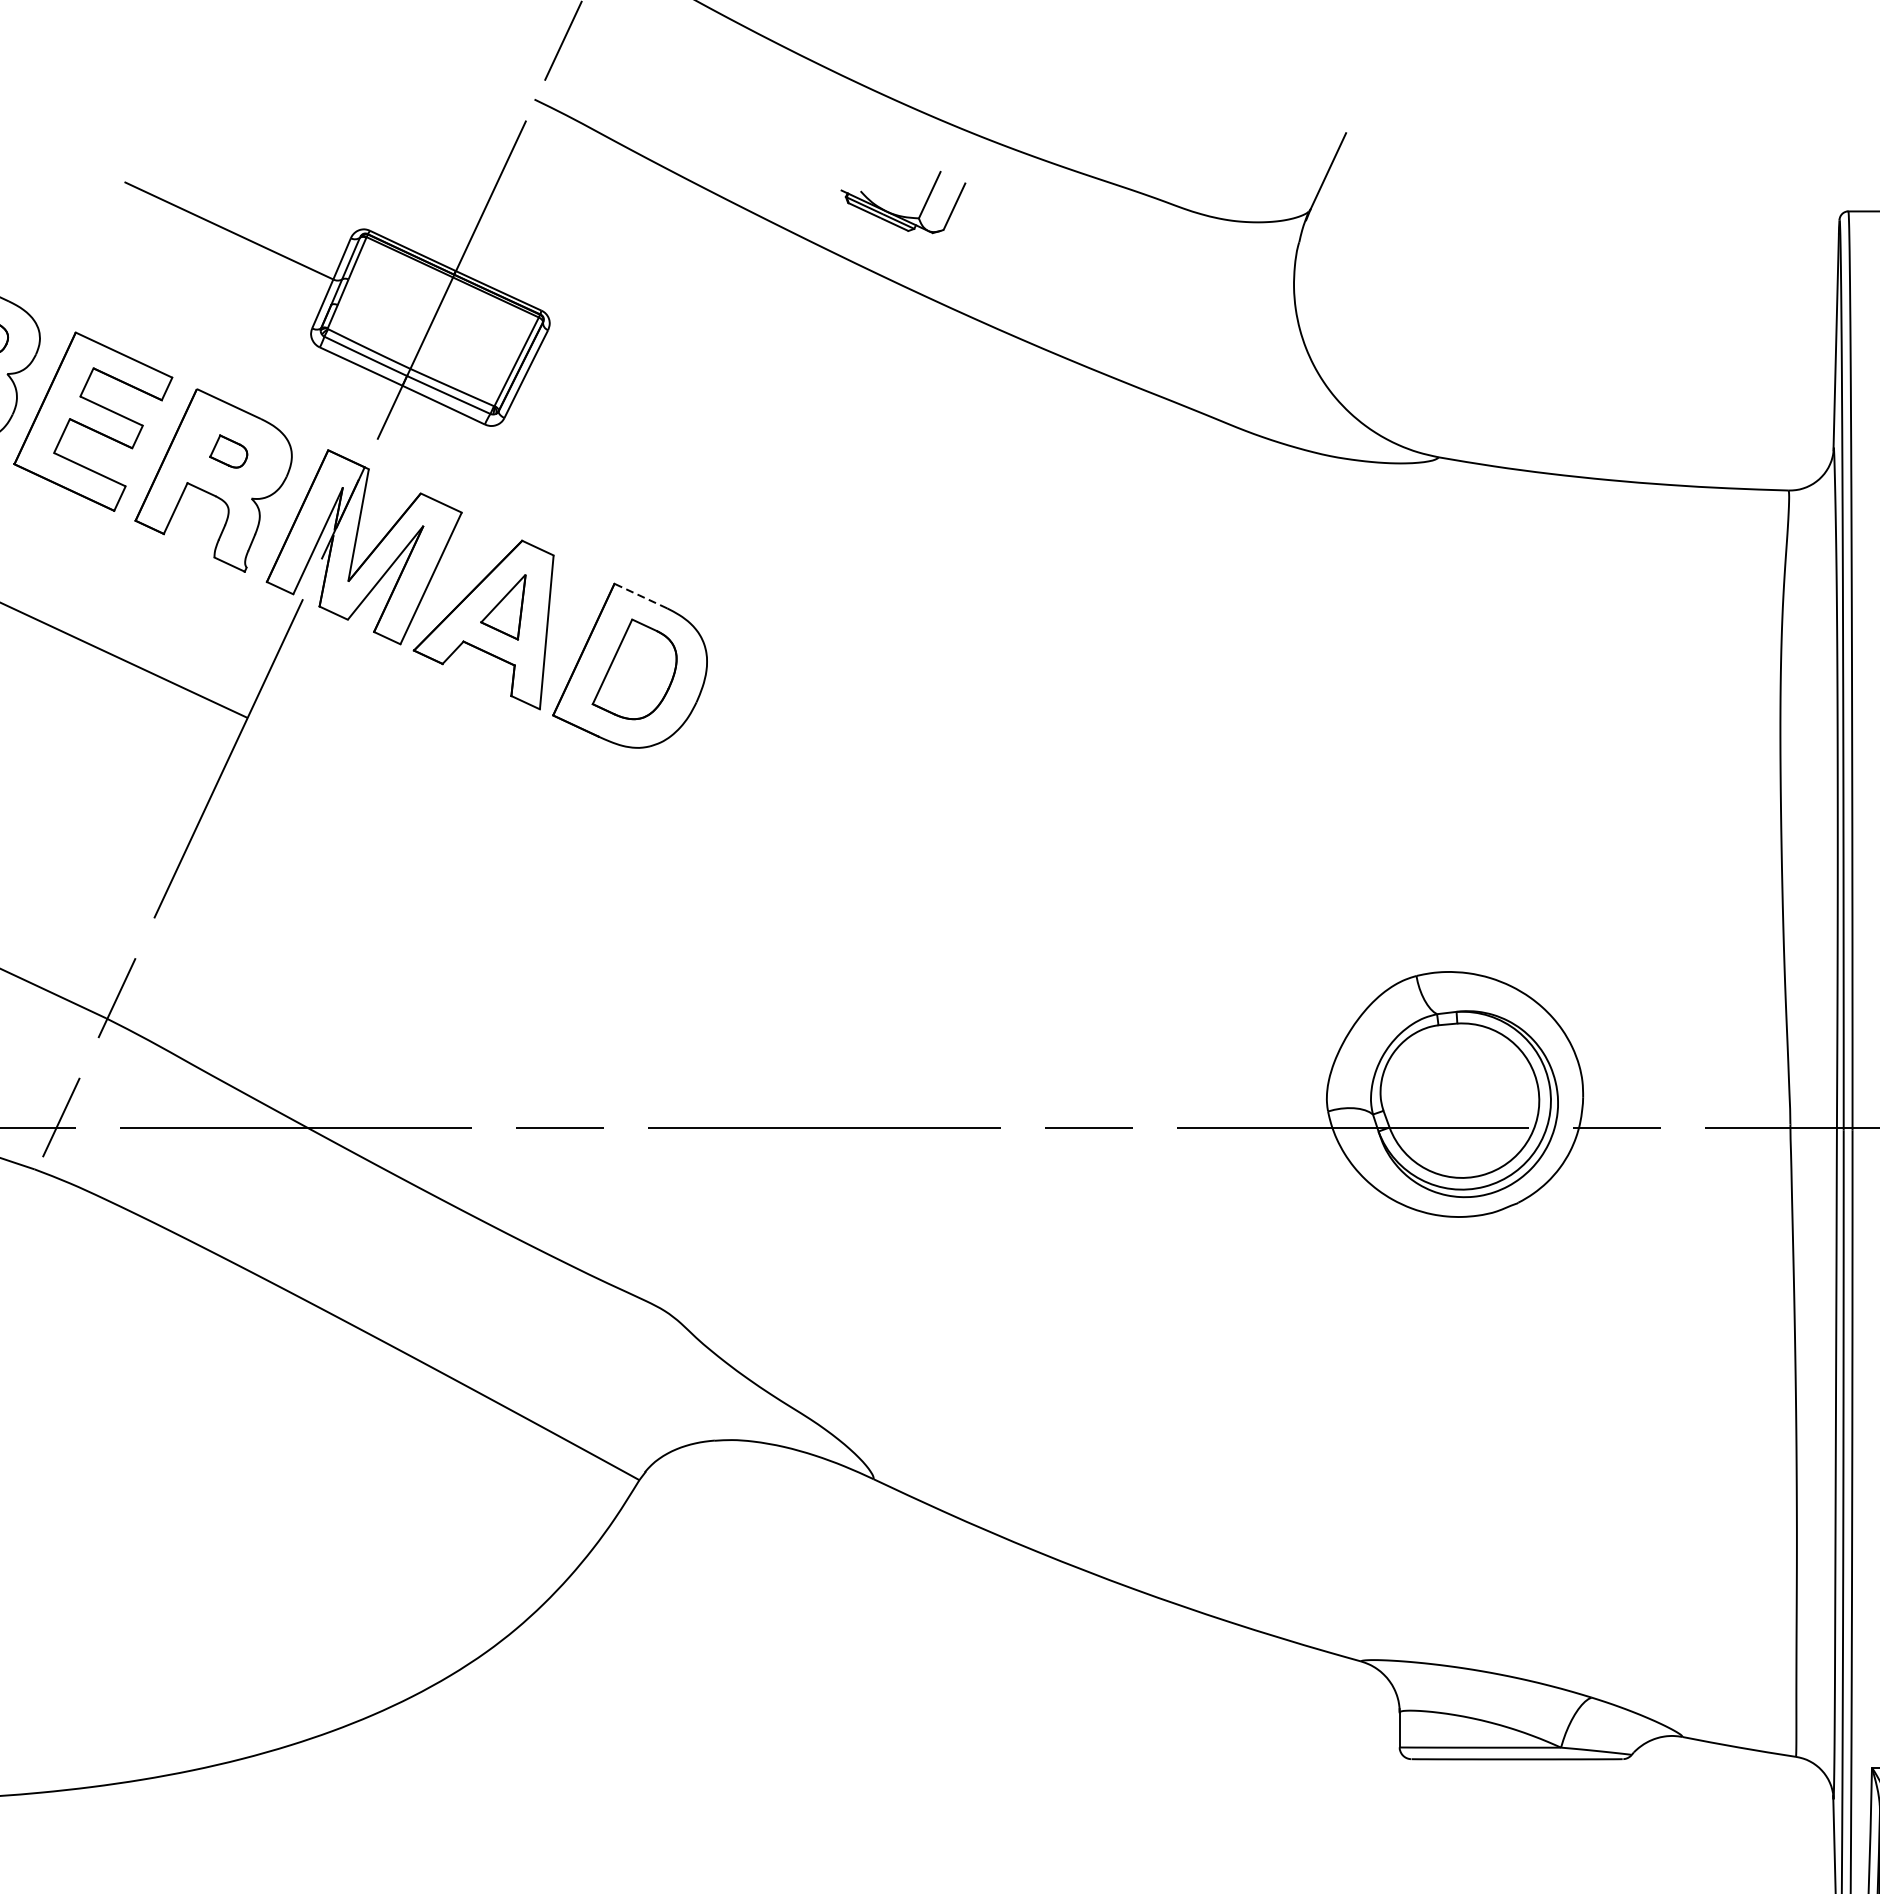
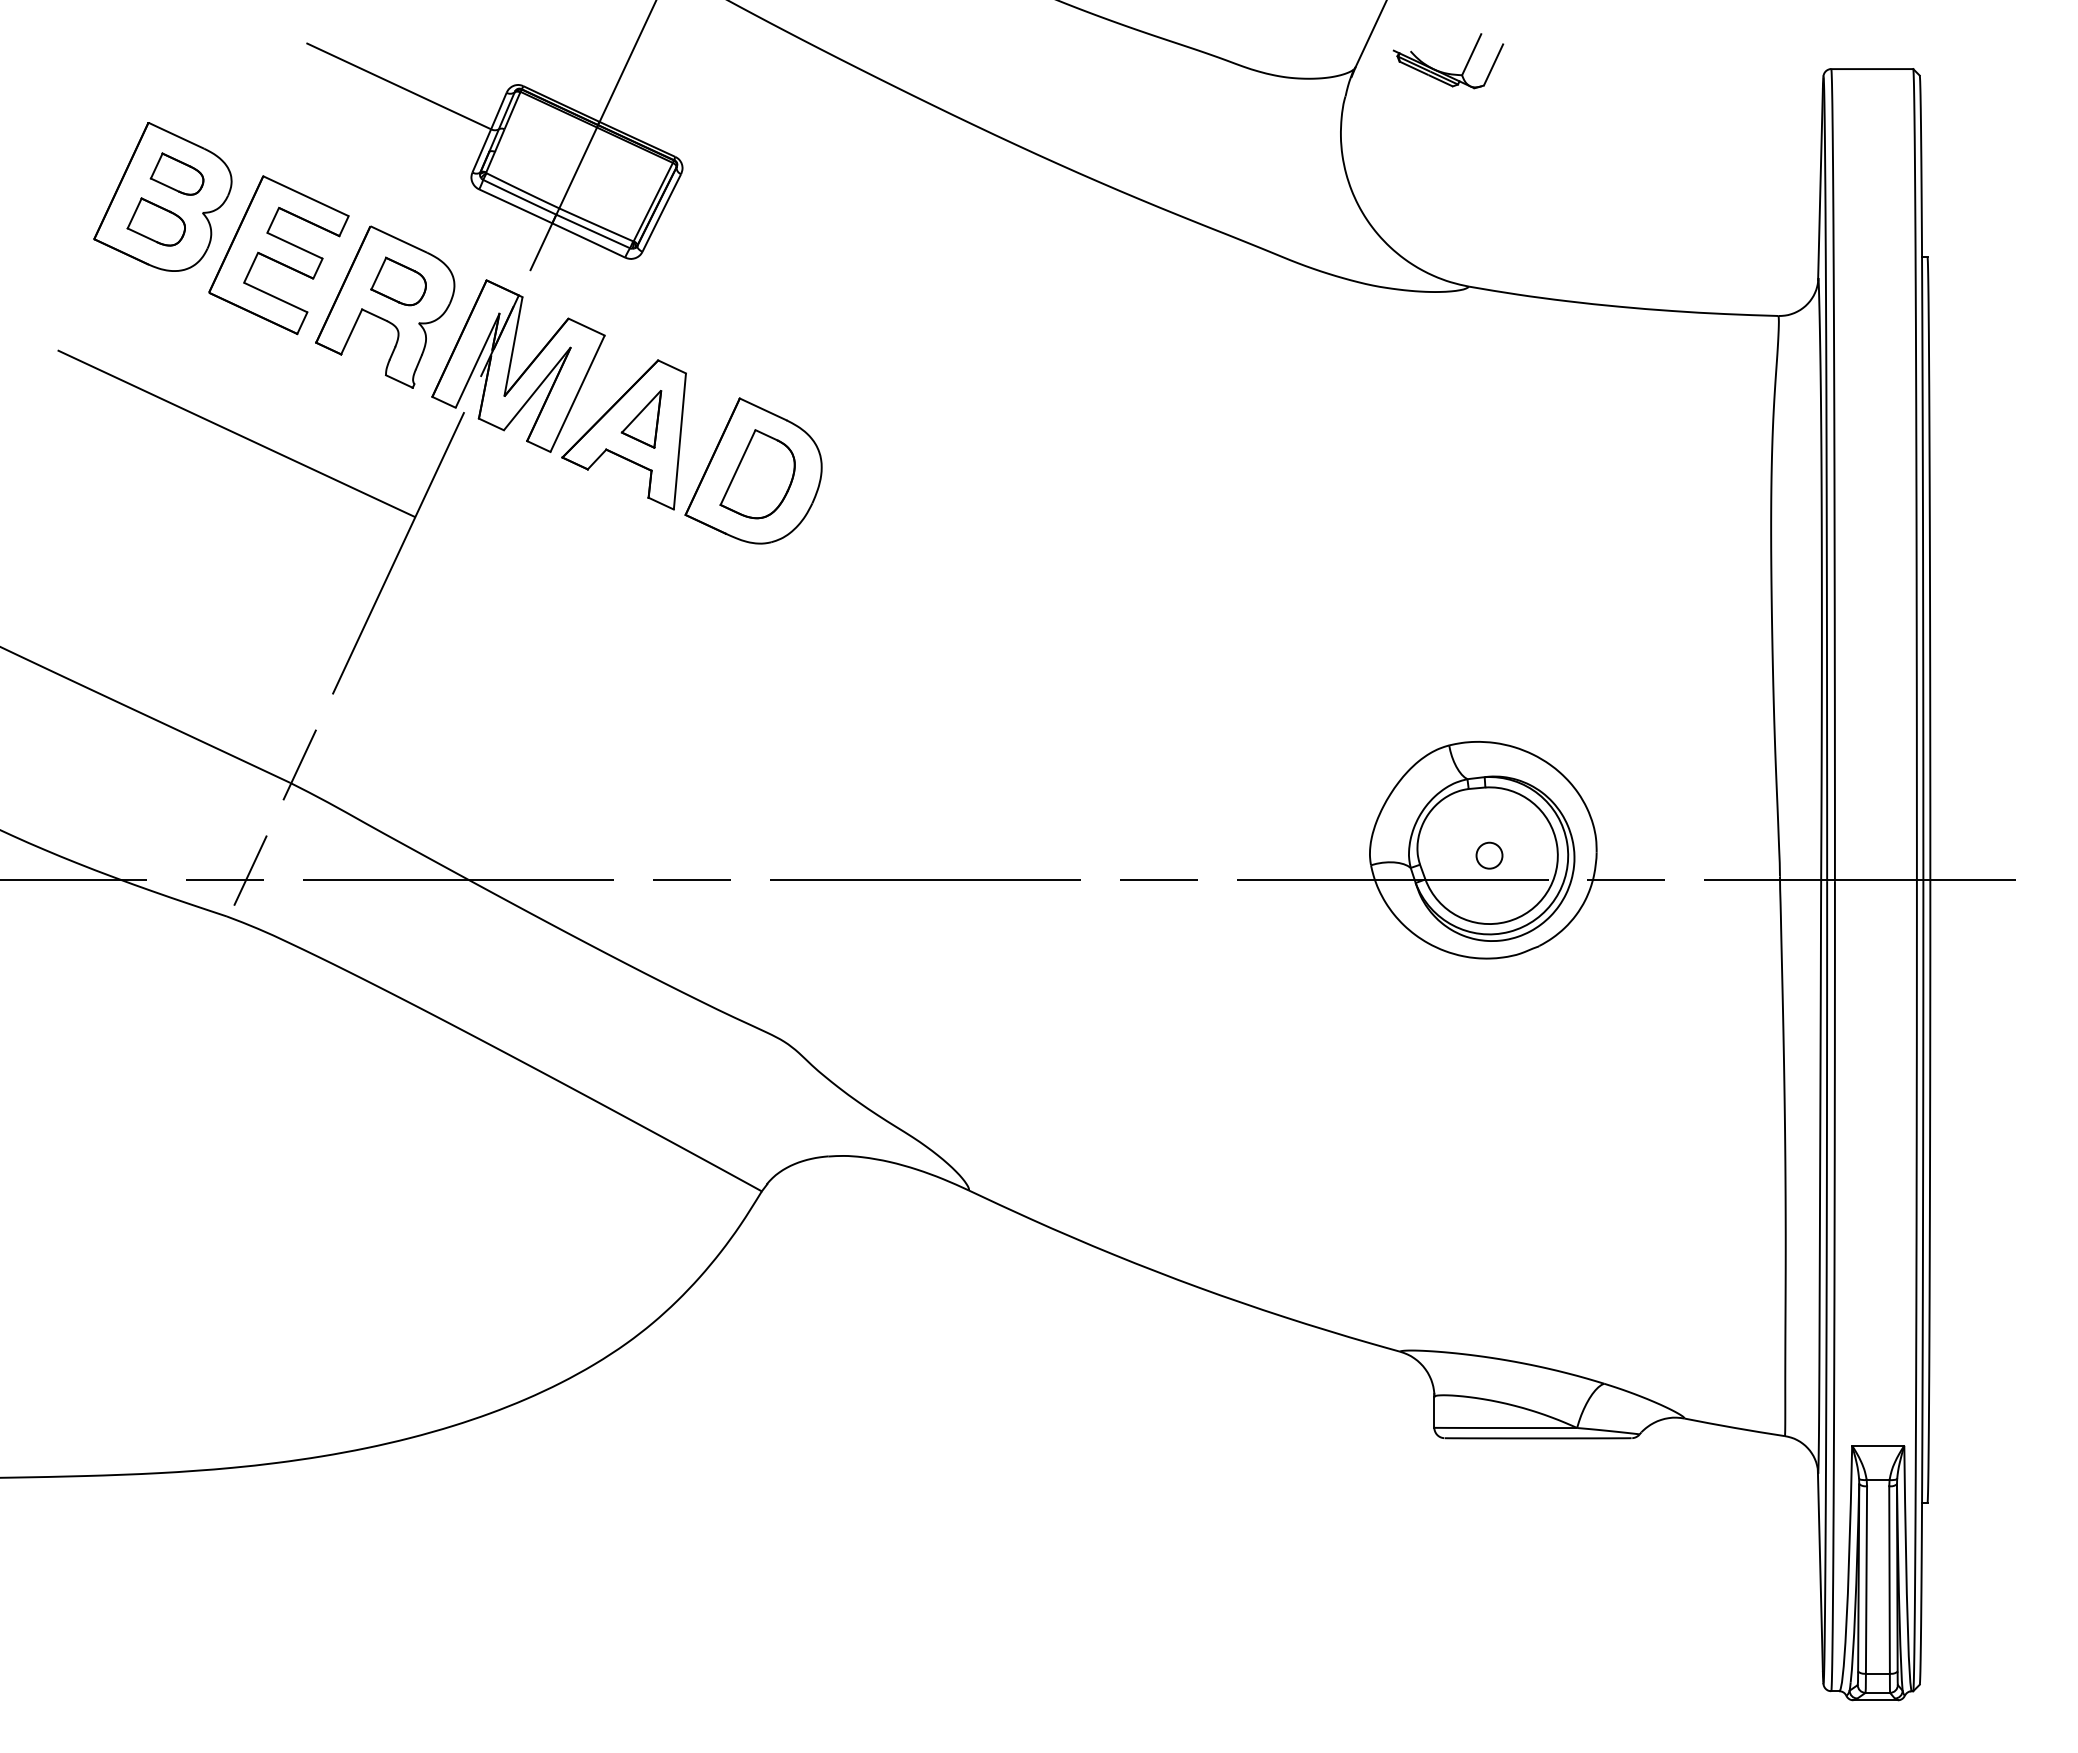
part: (902, 215) -> (1447, 72), moved
part: (228, 451) -> (398, 281), size x1.67
line: (641, 596) -> (763, 409), dashed -> solid
circle: (1462, 1100) -> (1489, 855), added

